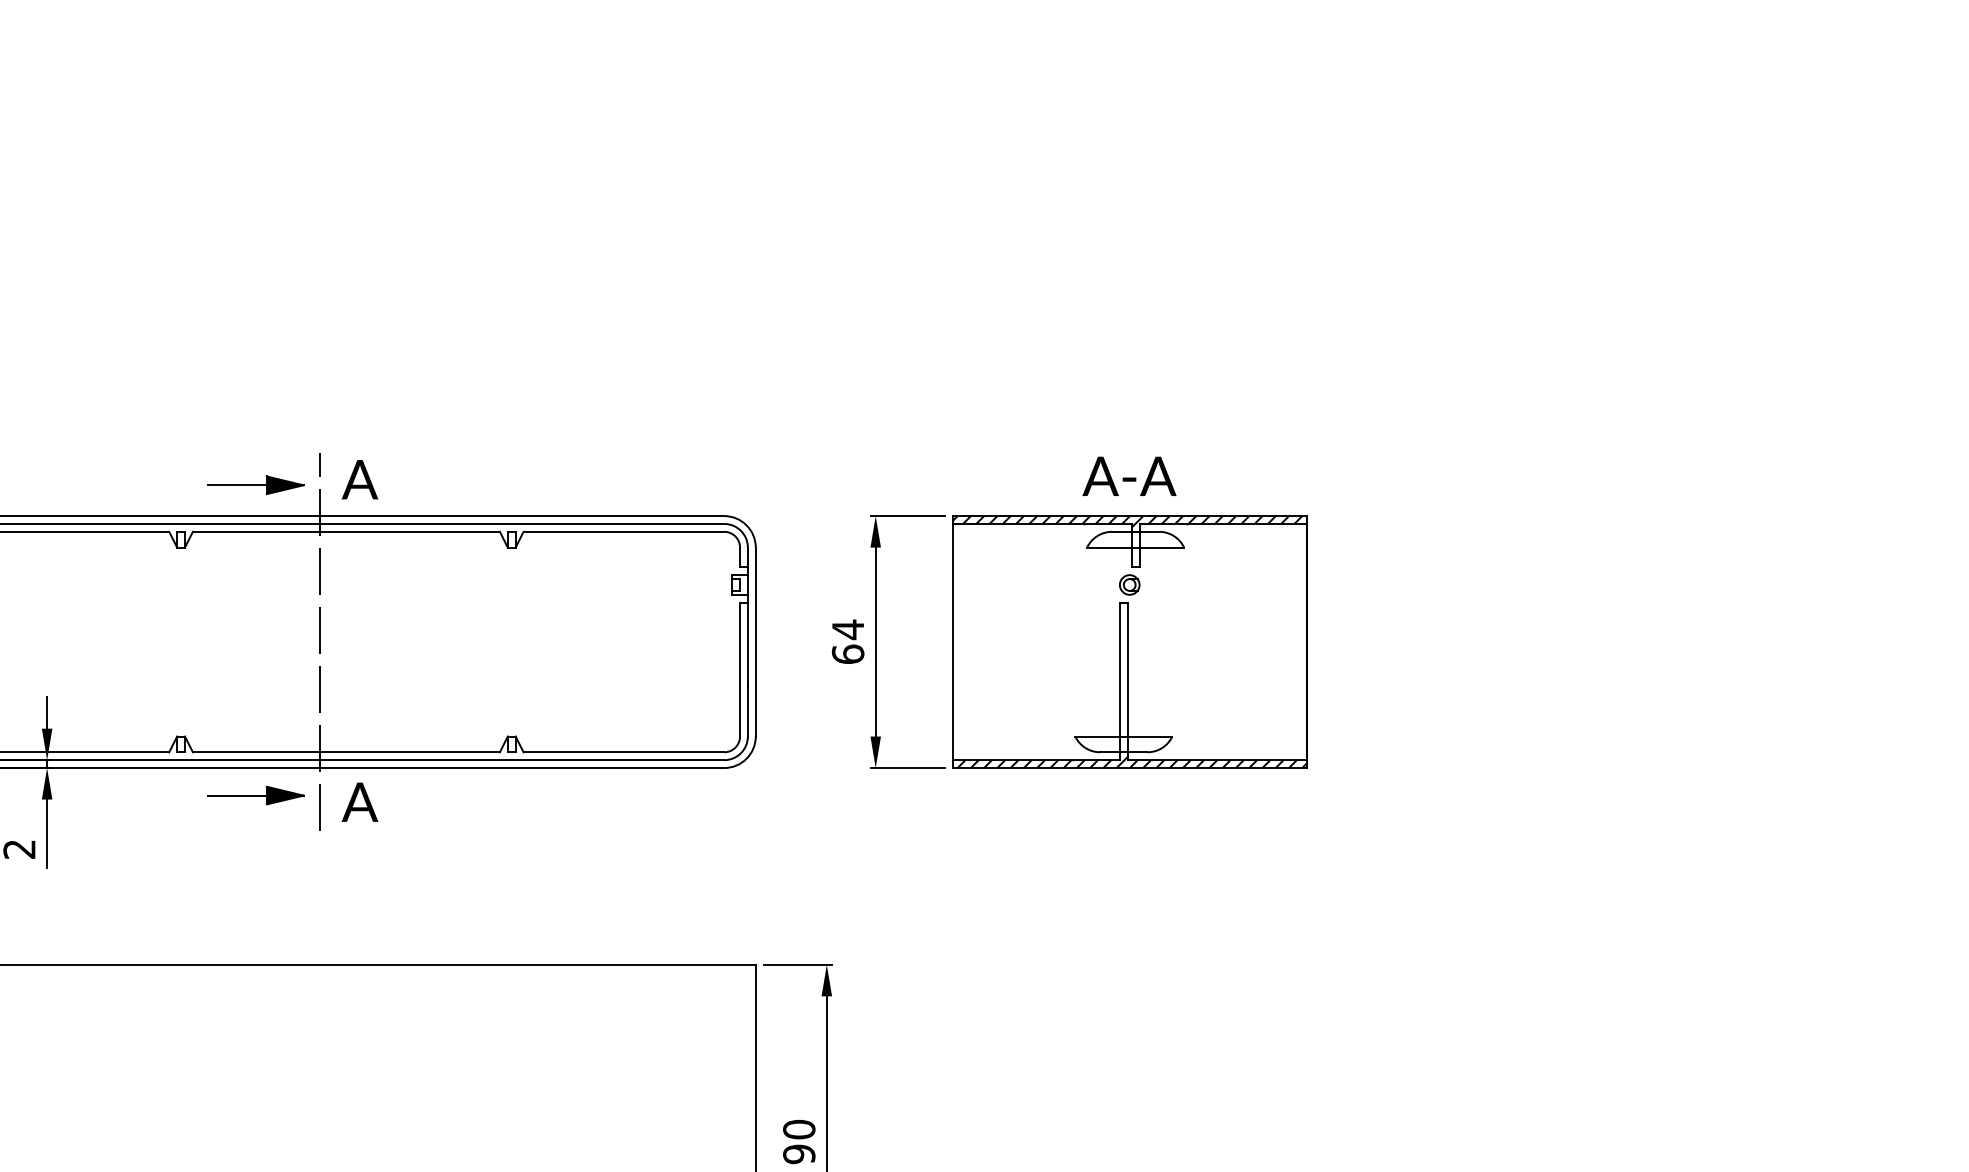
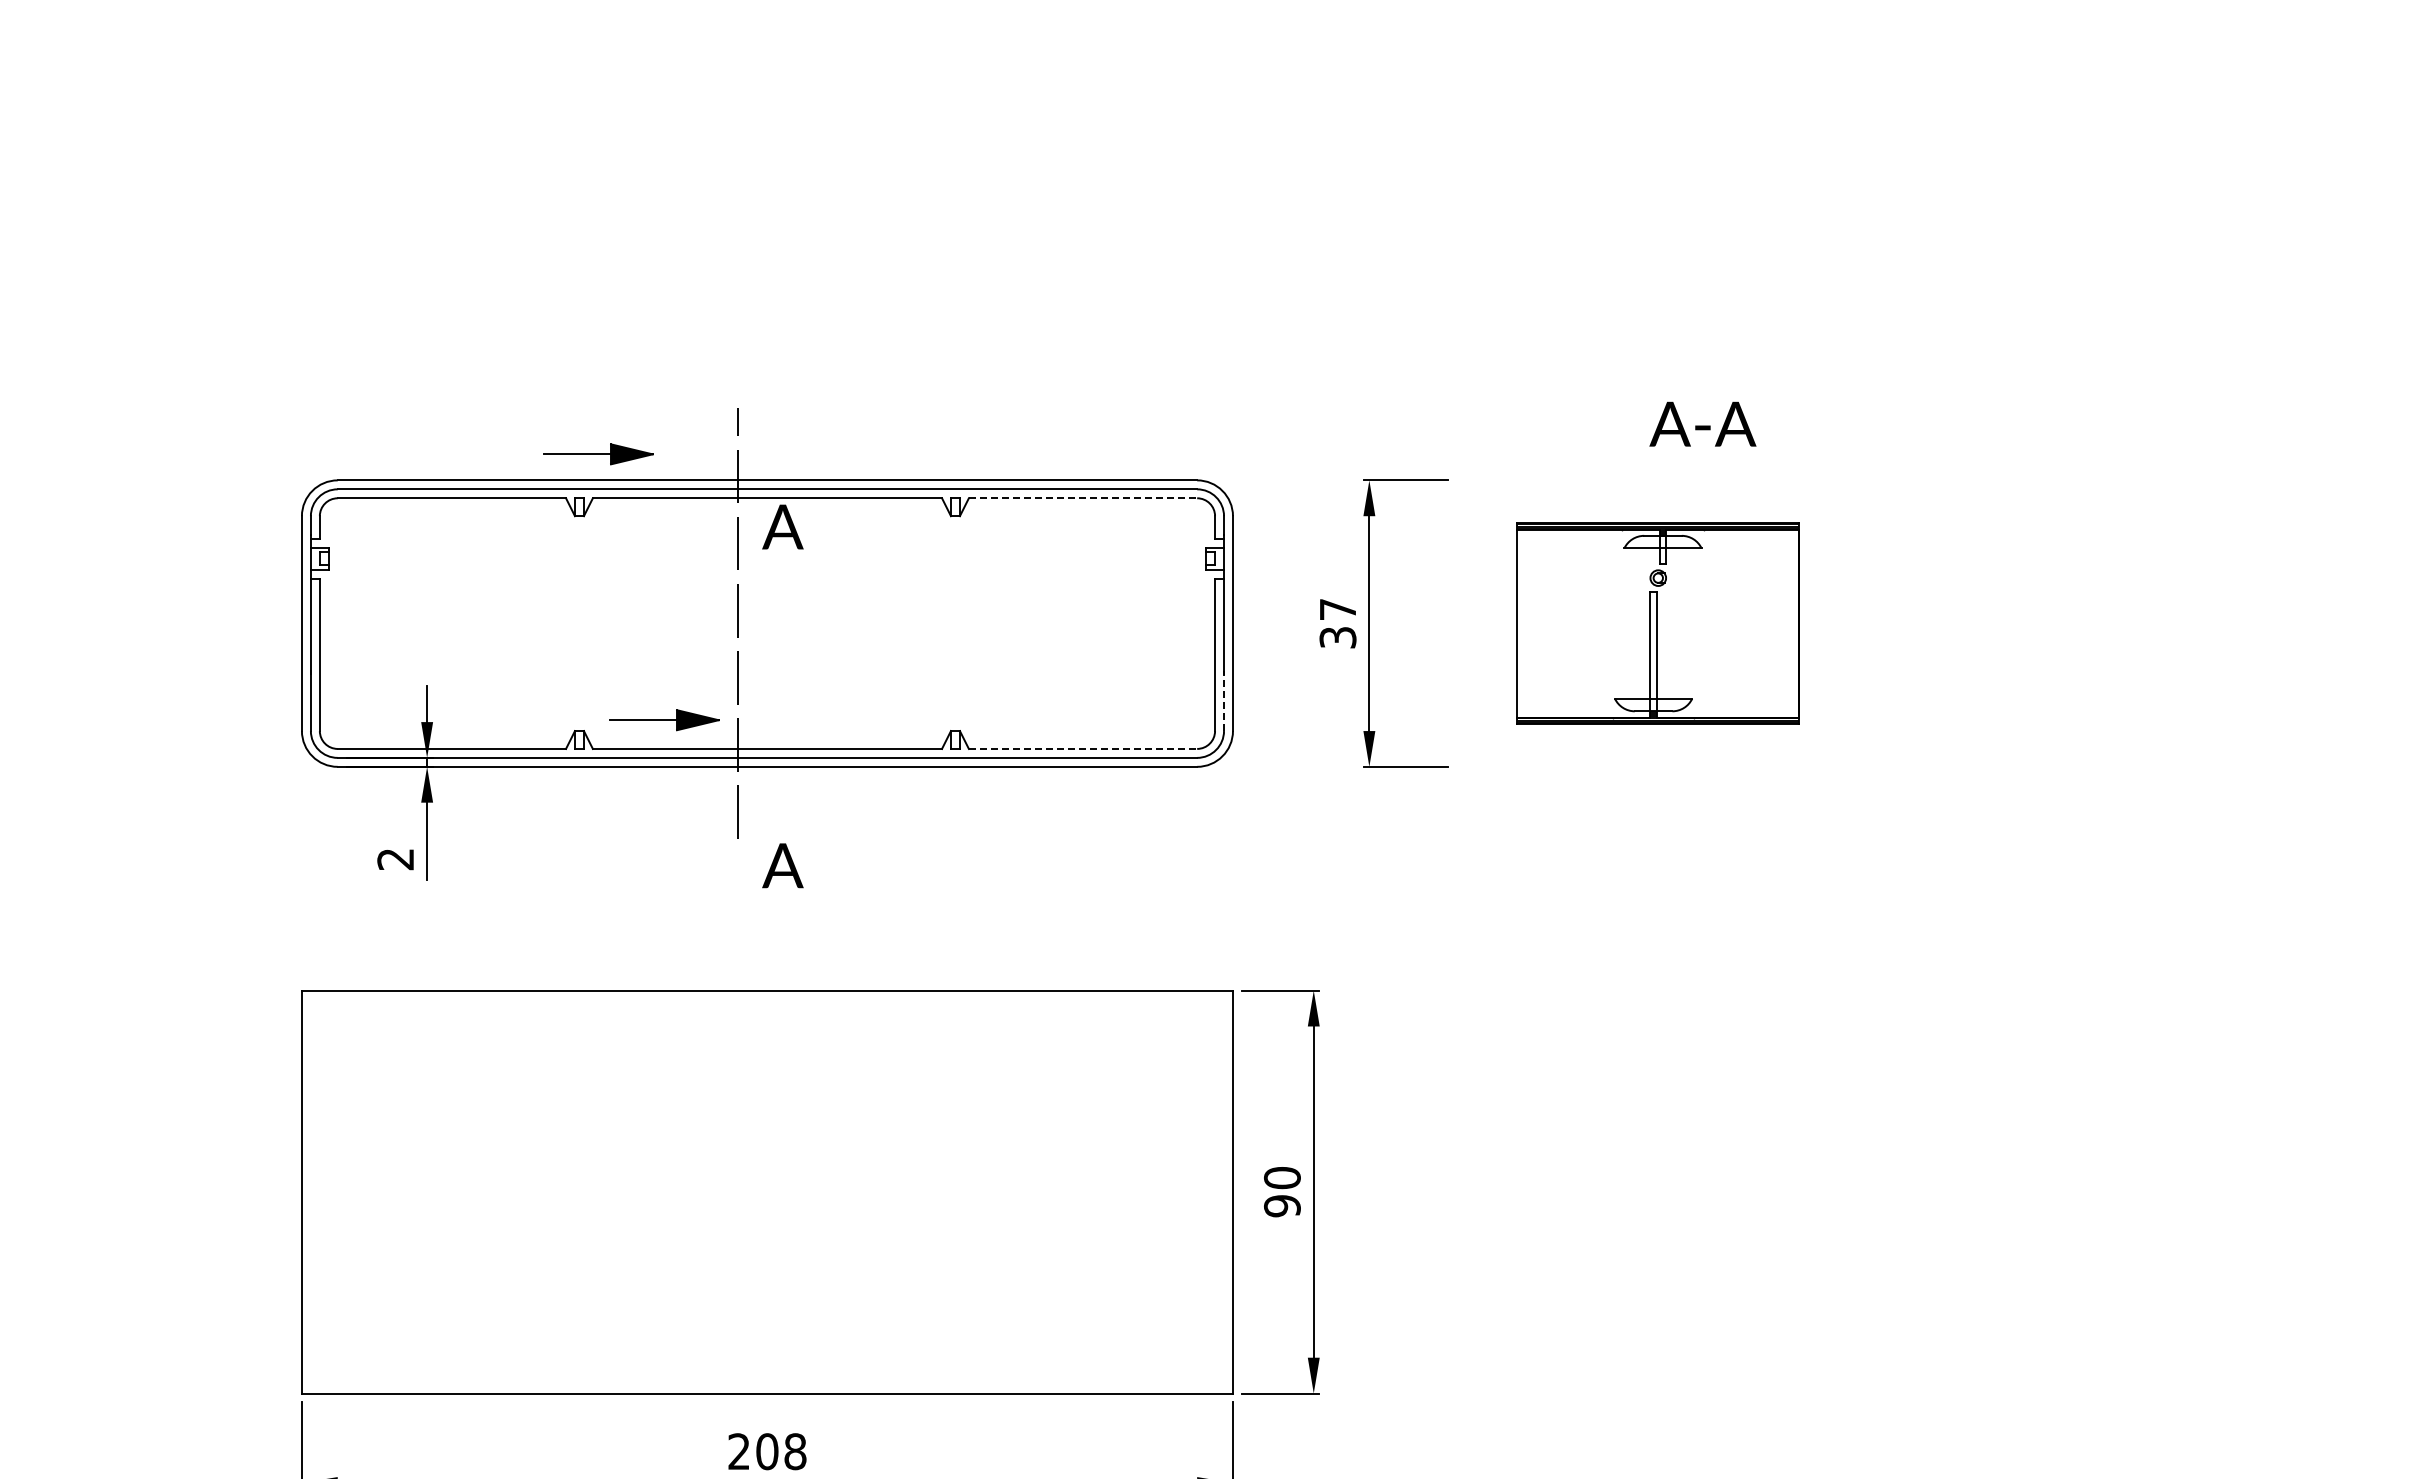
text: (1129, 475) -> (1702, 423), moved
text: (359, 479) -> (782, 526), moved
part: (255, 485) -> (598, 454), moved
line: (624, 532) -> (1083, 498), solid -> dashed
text: (847, 641) -> (1337, 623), 64 -> 37
part: (1129, 641) -> (1658, 623), size x0.7
line: (748, 710) -> (1224, 701), solid -> dashed
line: (624, 751) -> (1083, 748), solid -> dashed
part: (255, 795) -> (664, 720), moved
text: (359, 802) -> (782, 865), moved

